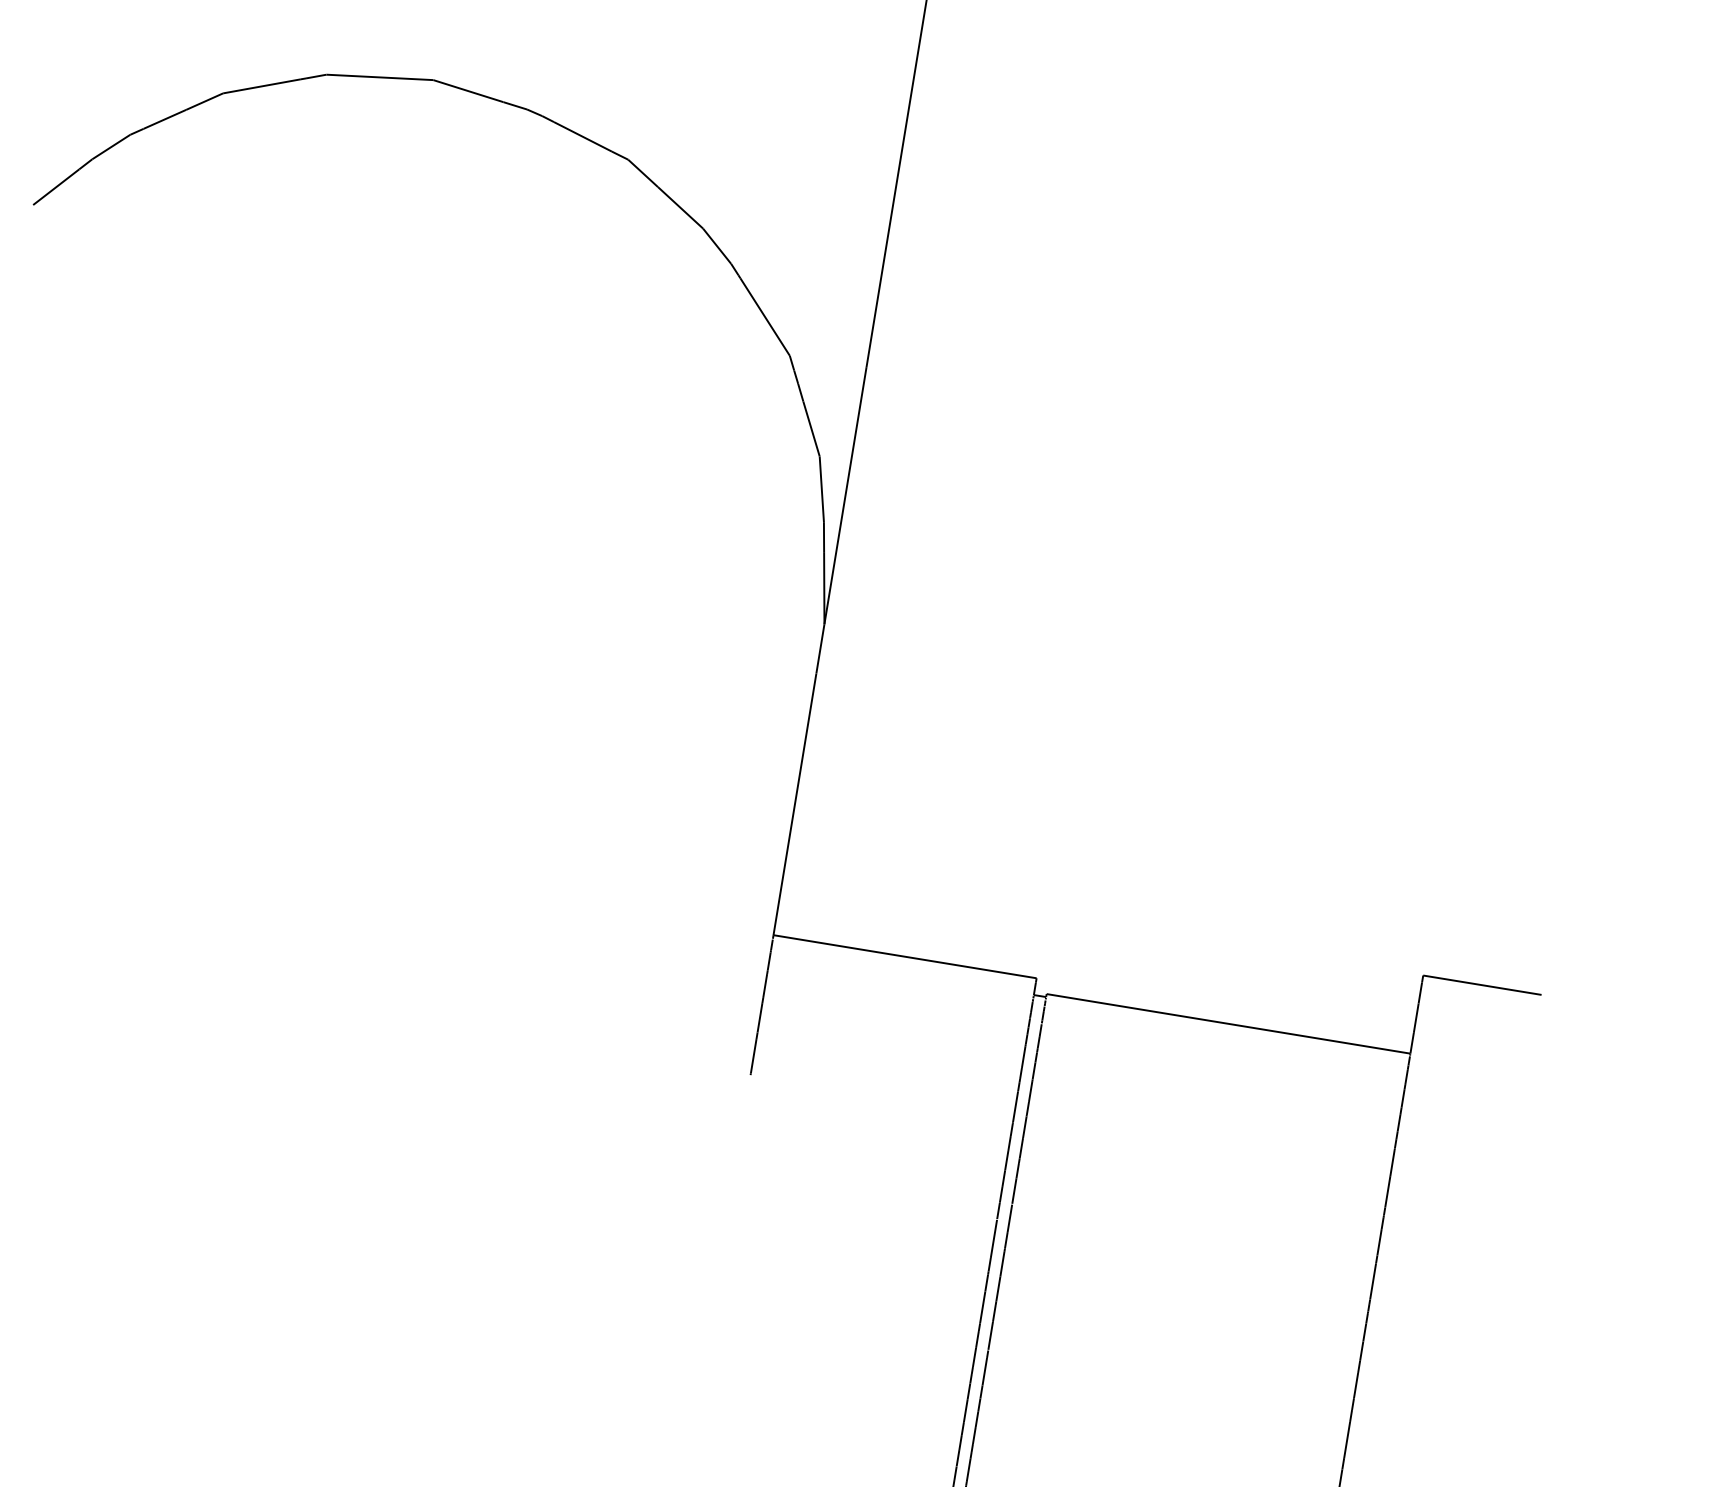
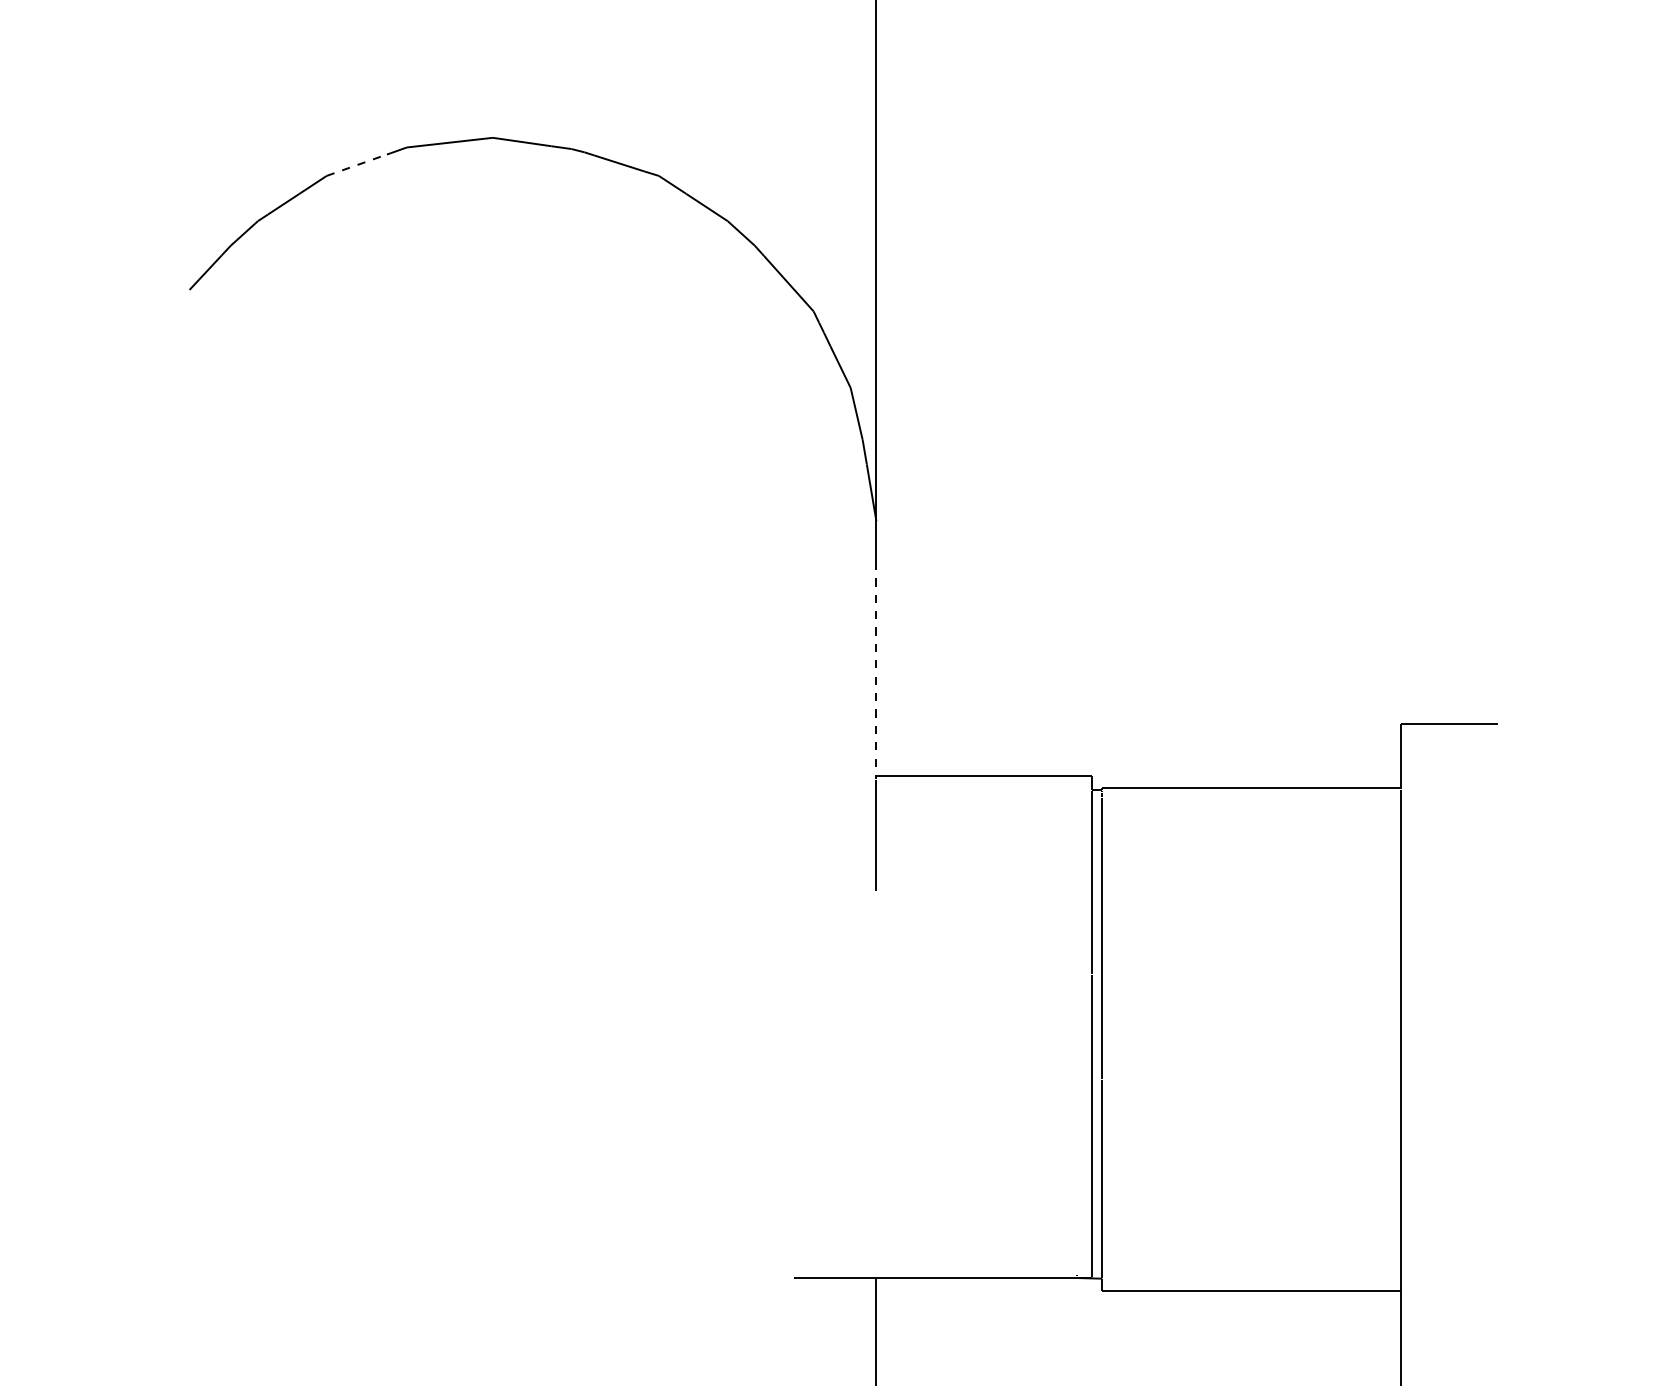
line: (261, 86) -> (356, 165), solid -> dashed
line: (794, 804) -> (876, 669), solid -> dashed

